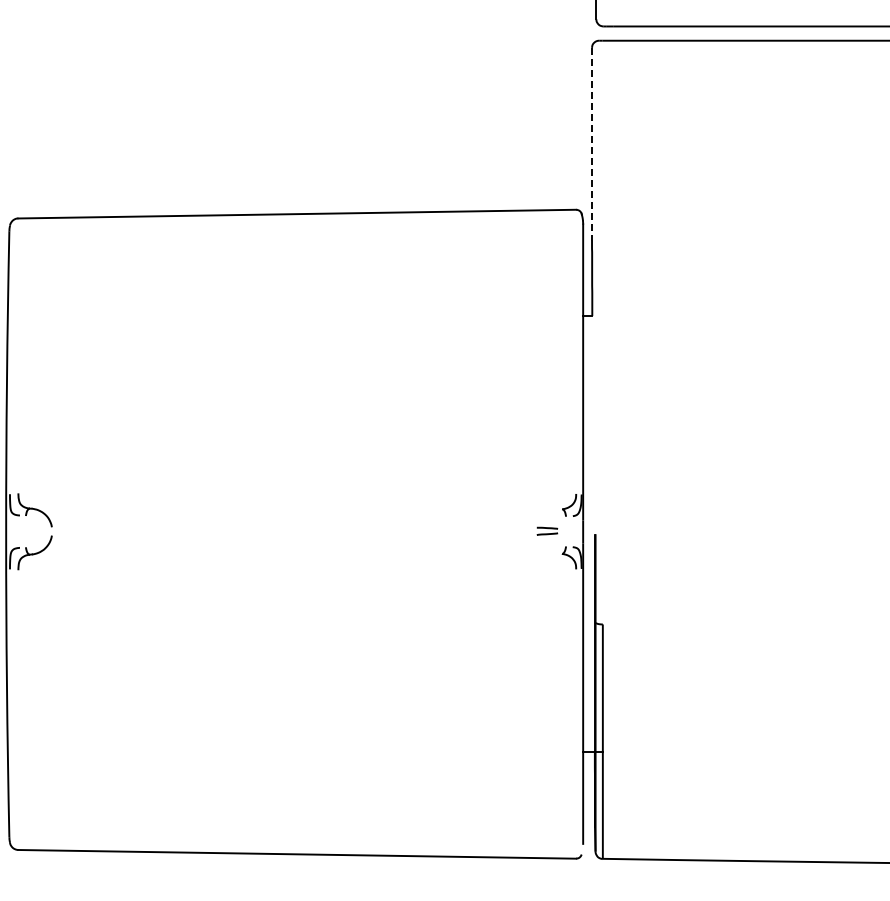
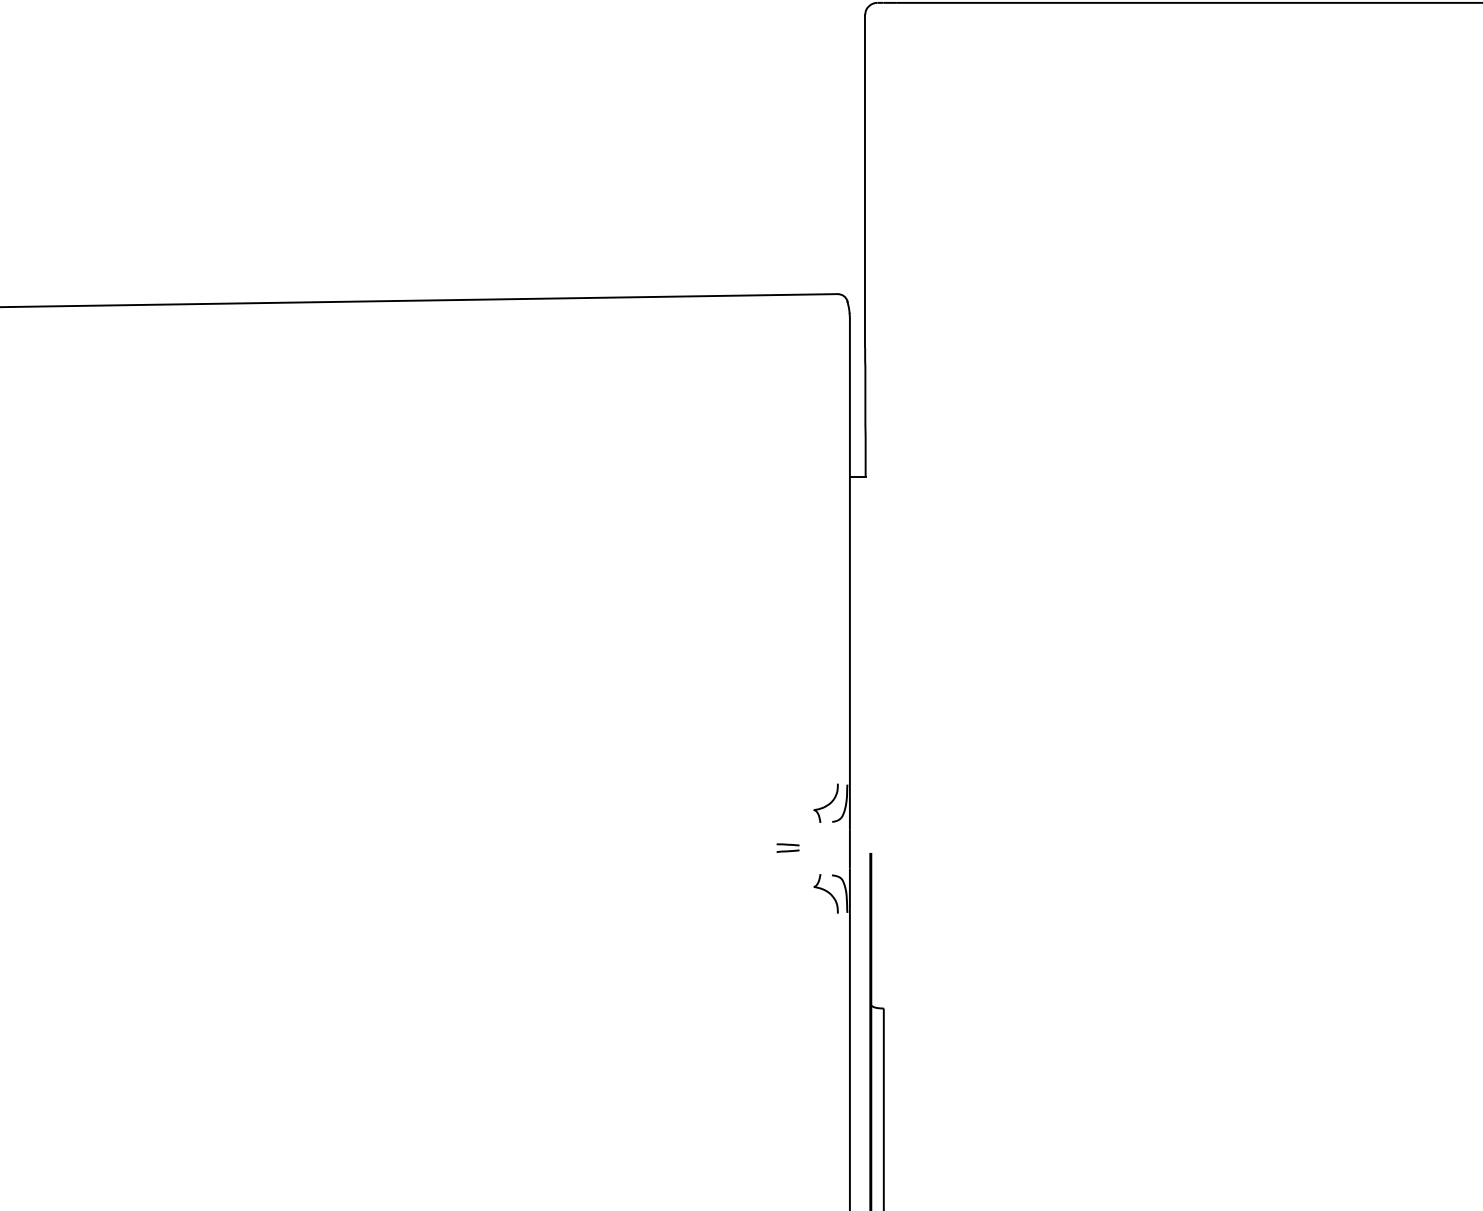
line: (592, 144) -> (865, 181), dashed -> solid
part: (546, 531) -> (786, 848), size x0.62

